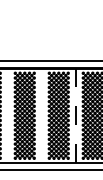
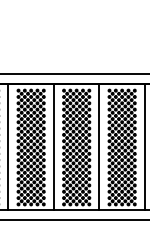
line: (7, 115) -> (8, 147), added
line: (41, 115) -> (53, 147), added
line: (75, 115) -> (99, 147), dashed -> solid

